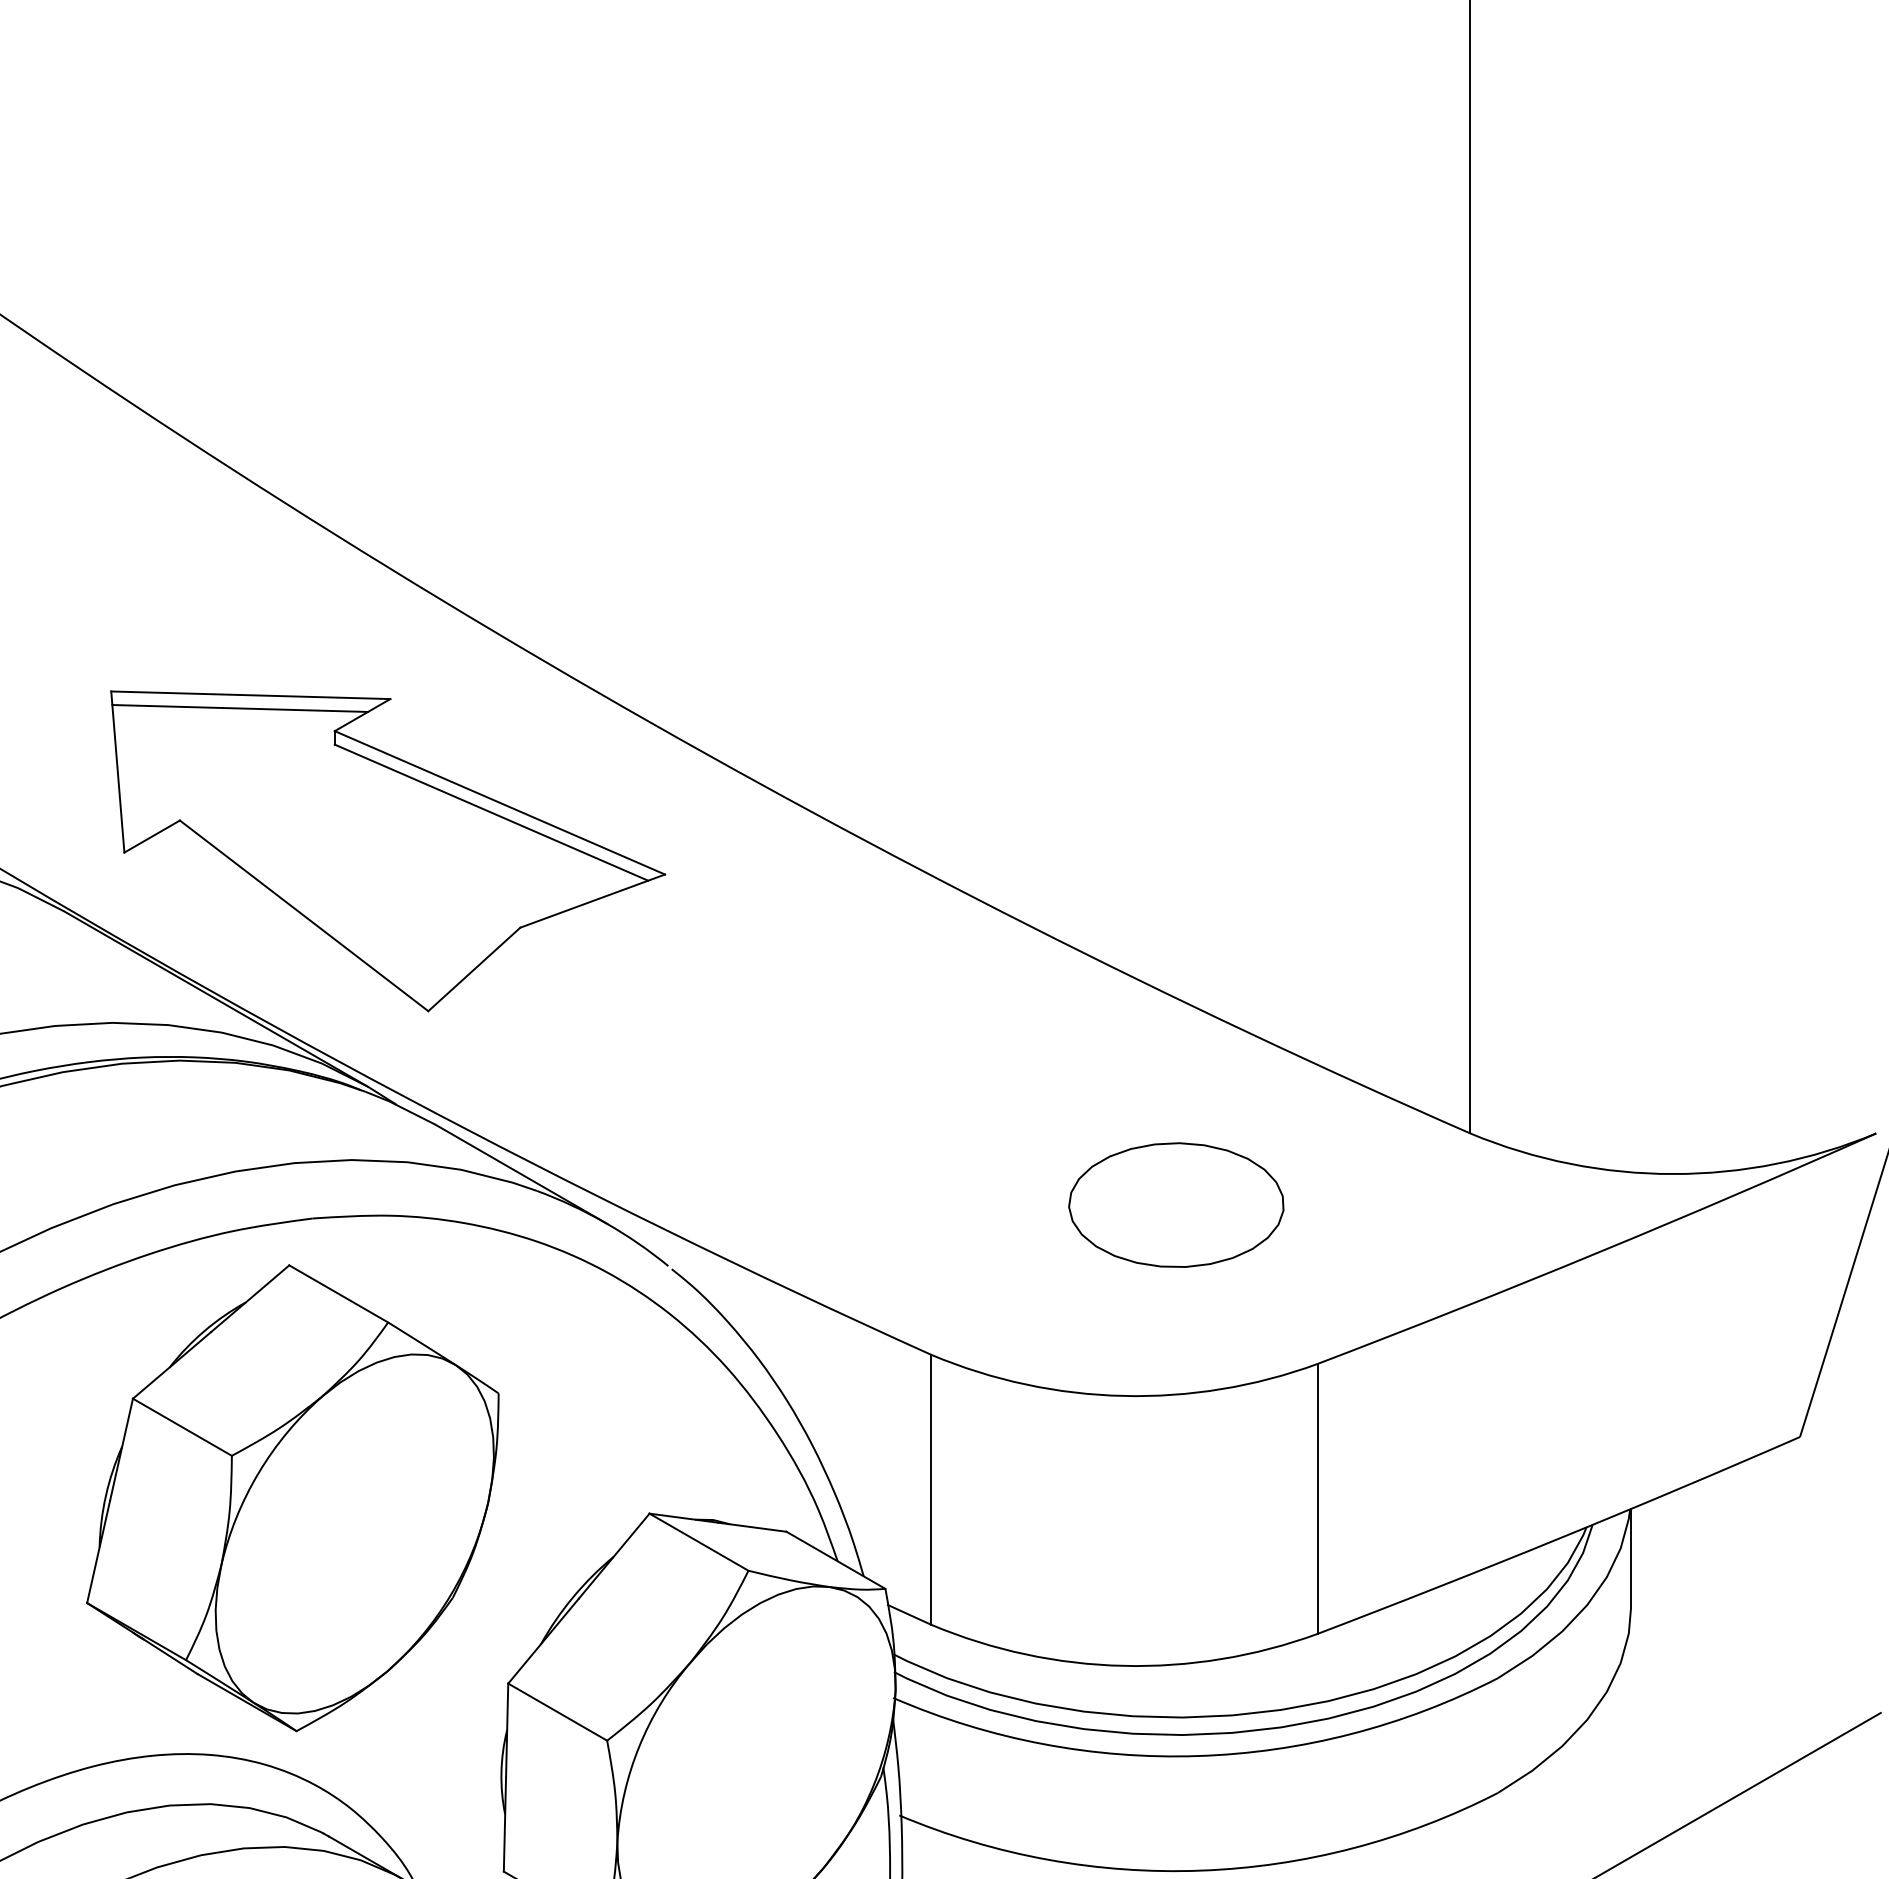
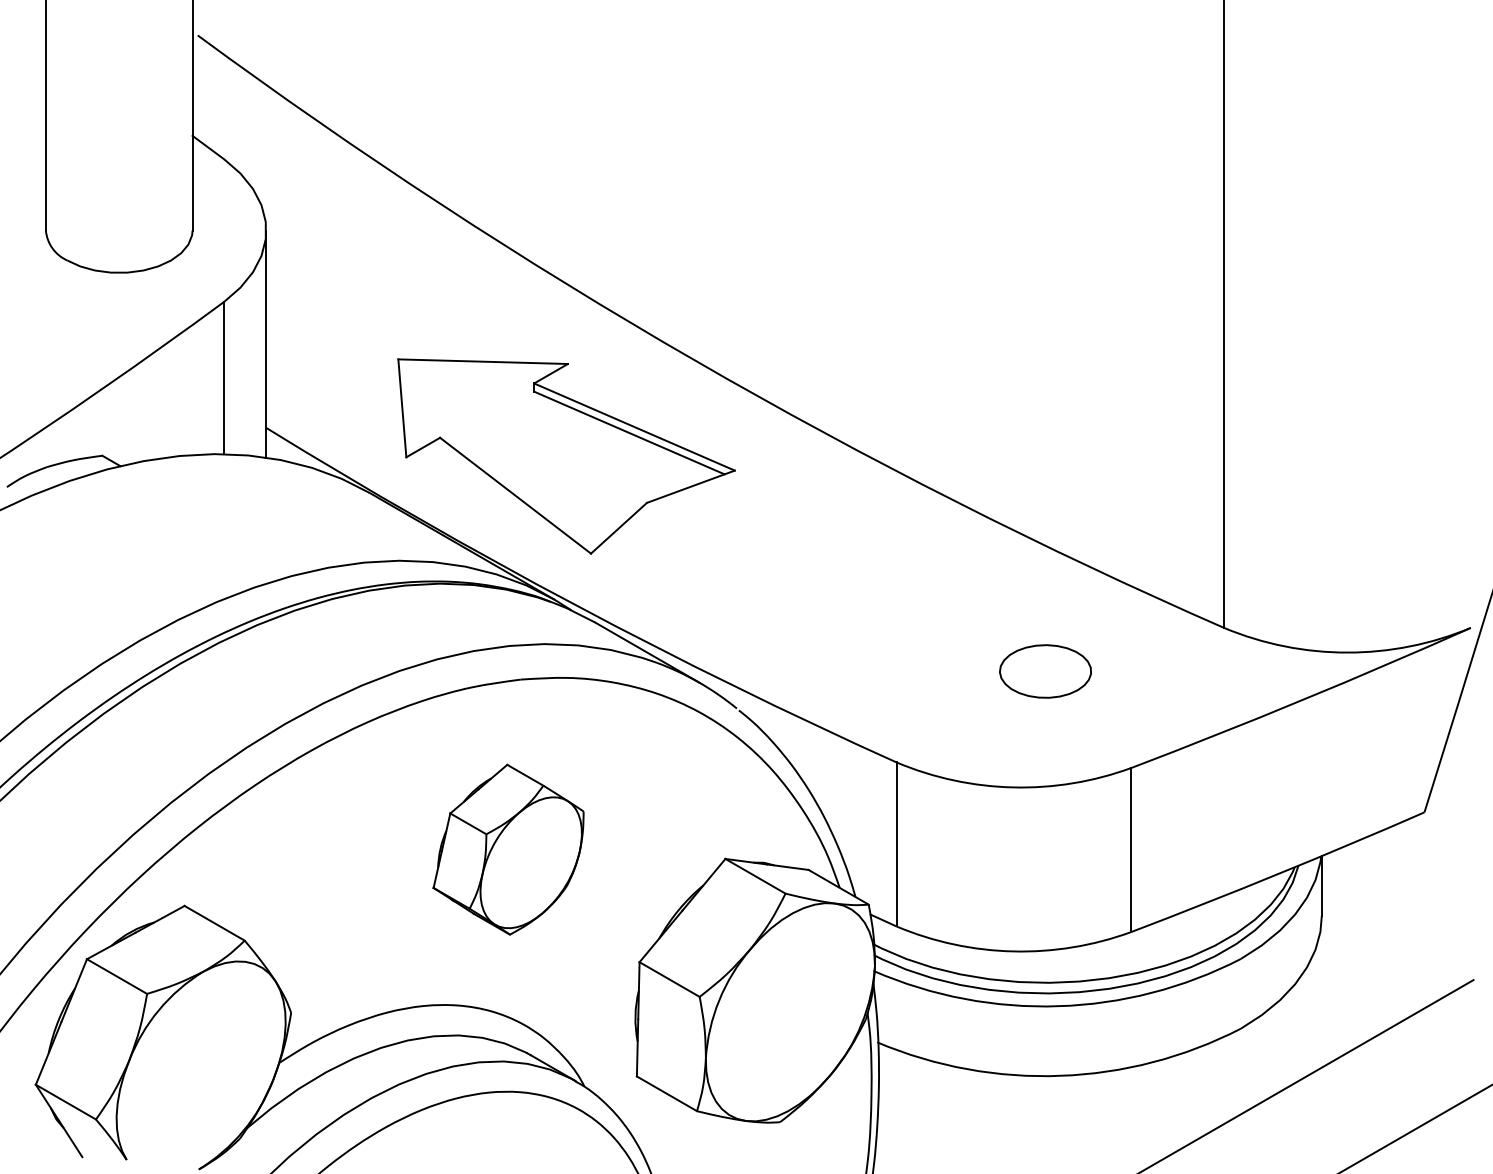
line: (239, 708) -> (476, 369), removed
part: (1176, 1205) -> (1045, 671), size x0.7
part: (292, 1498) -> (508, 849), size x0.6

